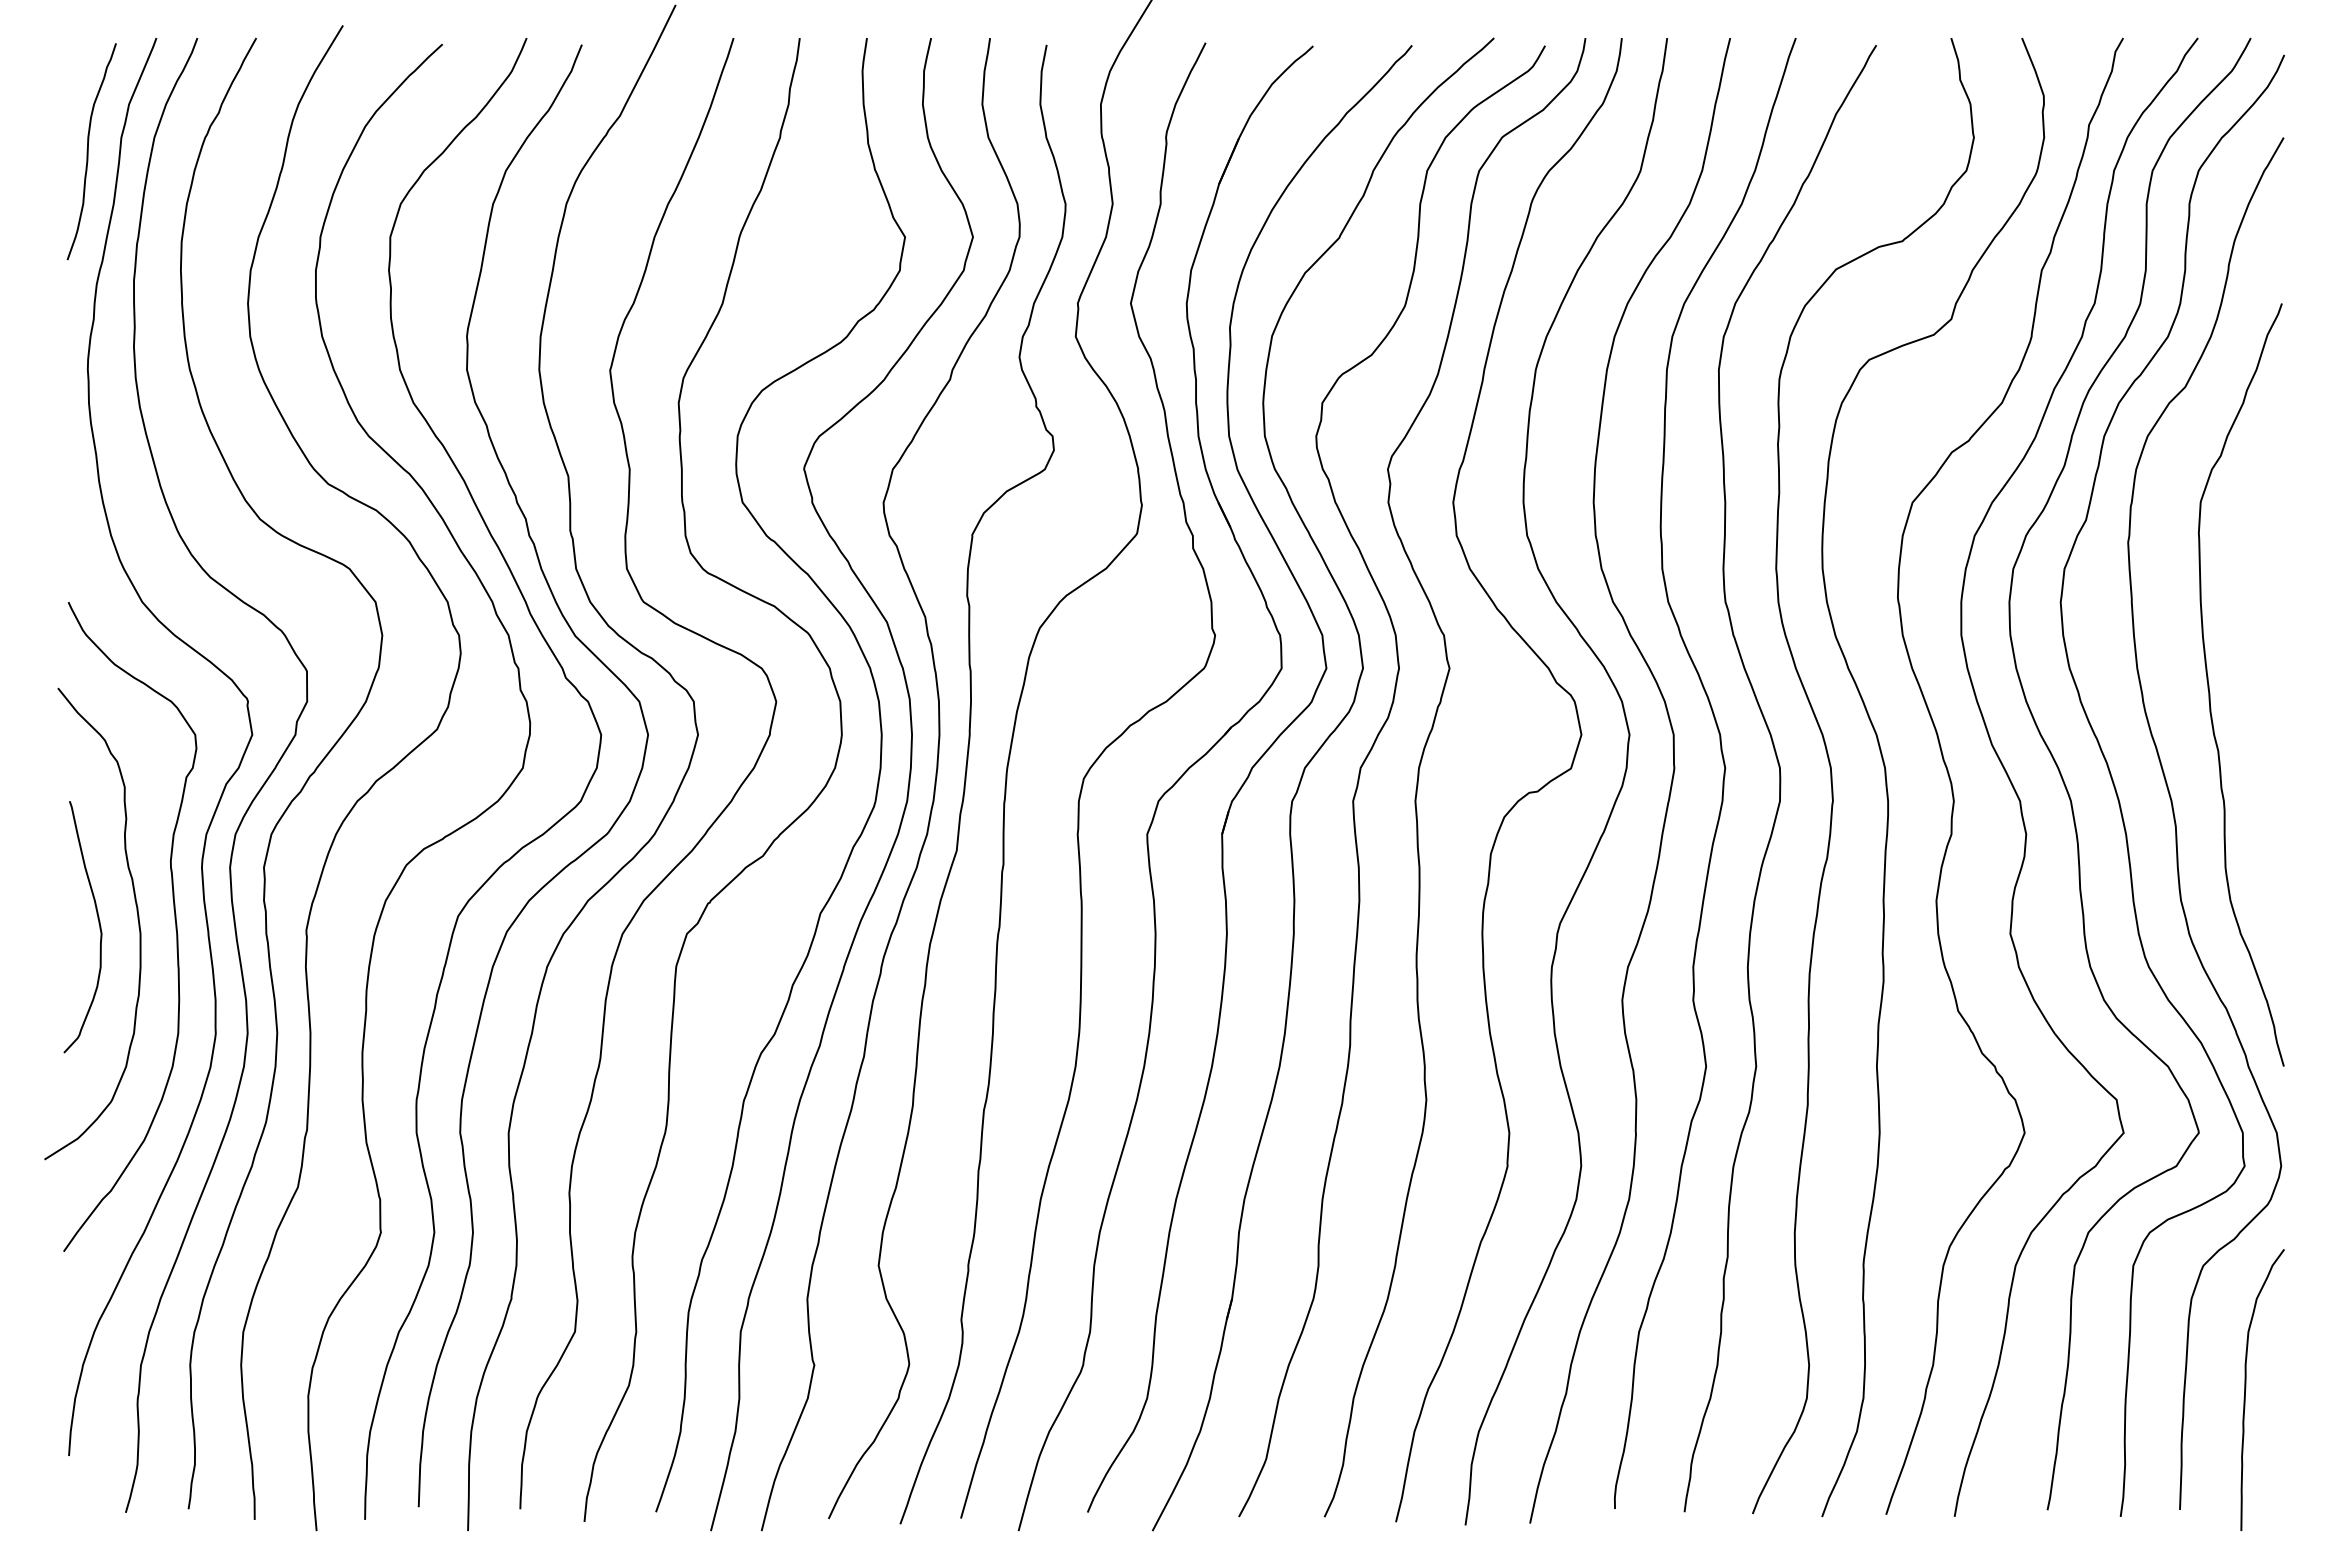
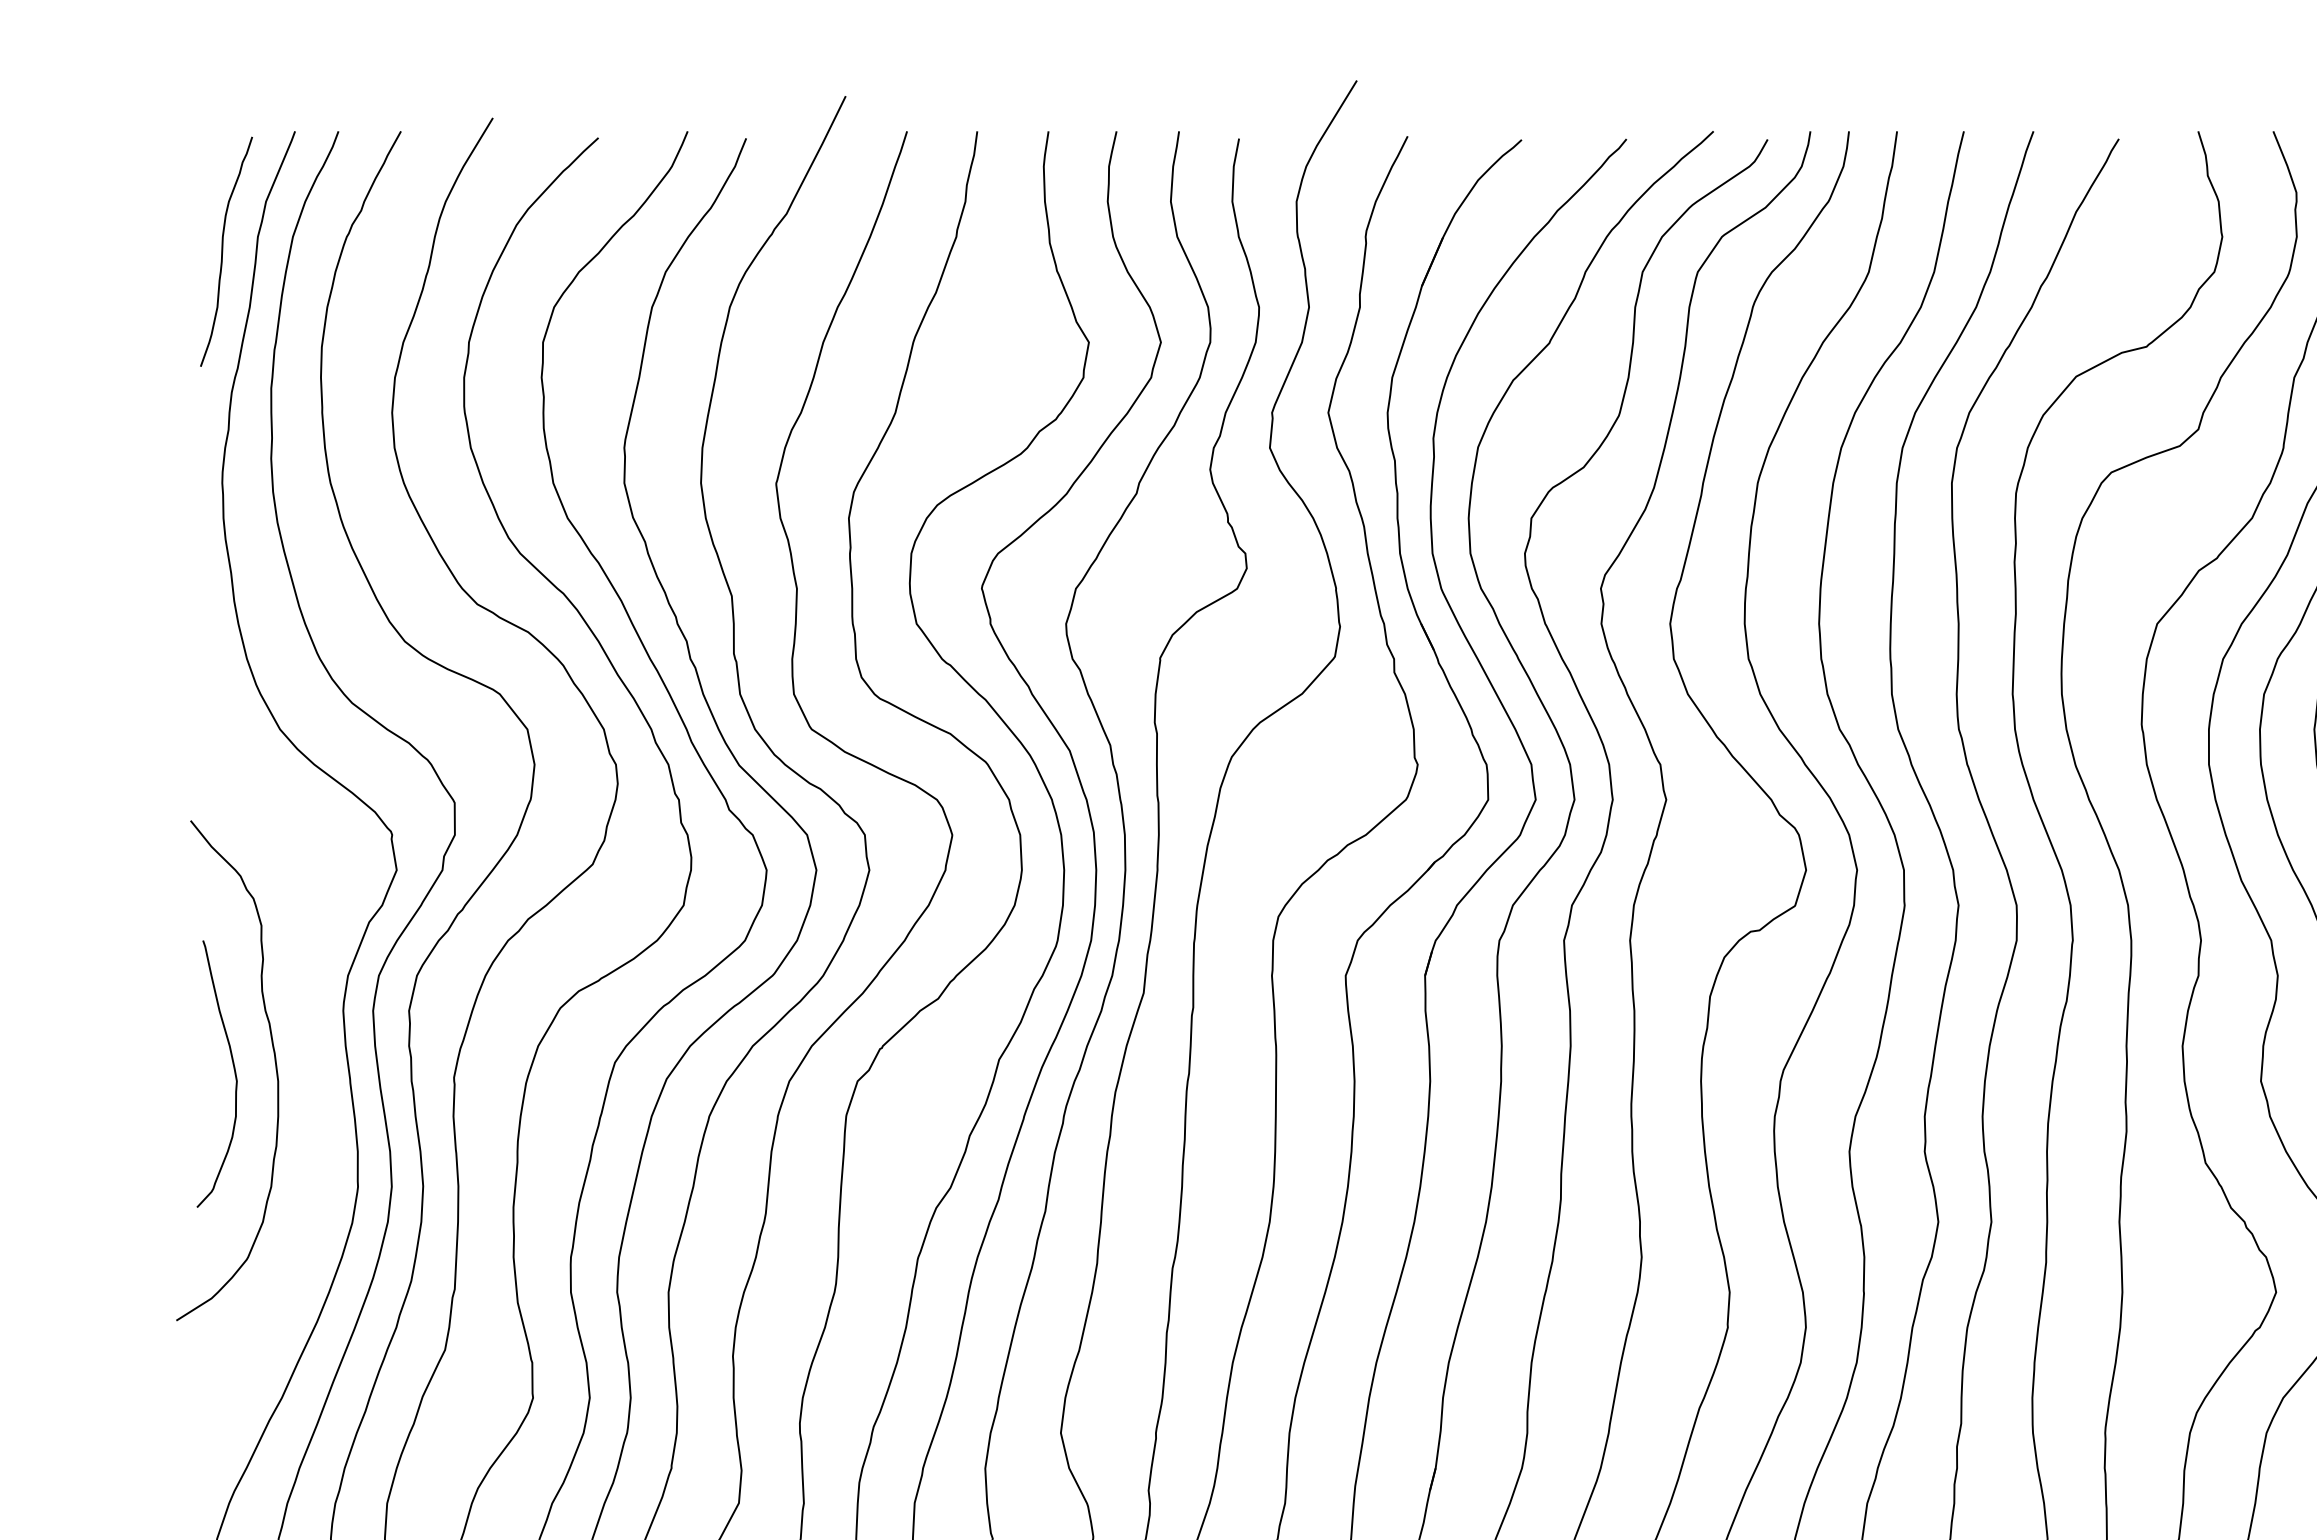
curve: (174, 919) -> (314, 1066), removed

